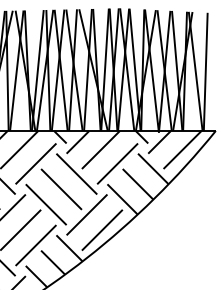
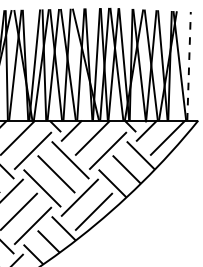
line: (206, 71) -> (189, 65), solid -> dashed

